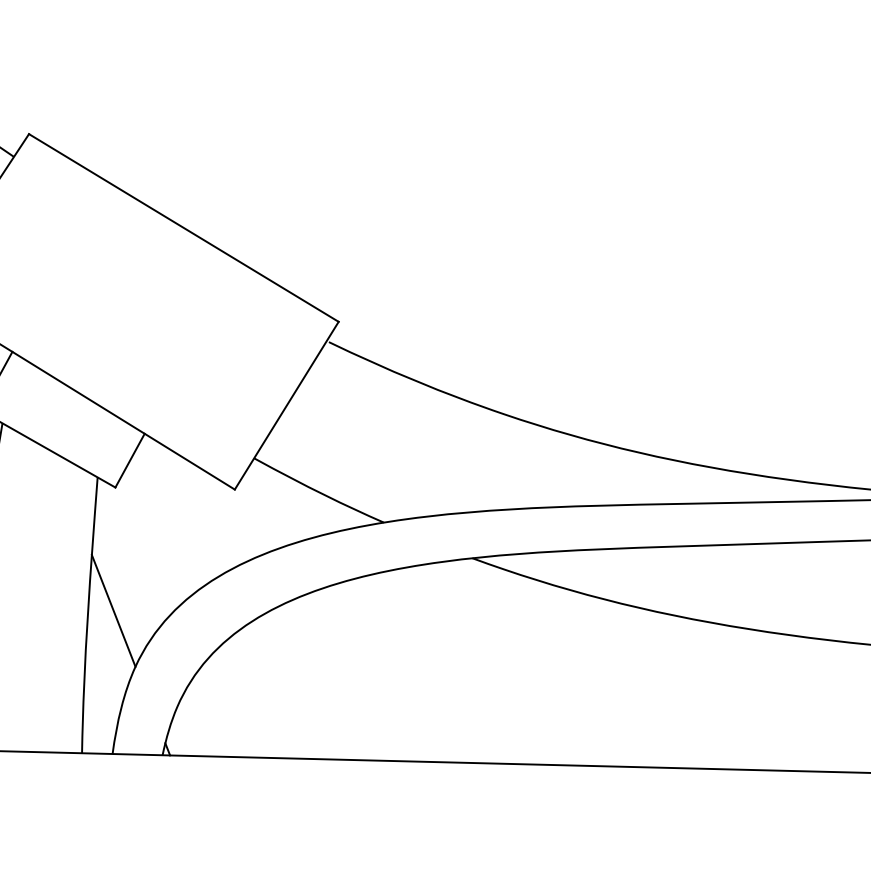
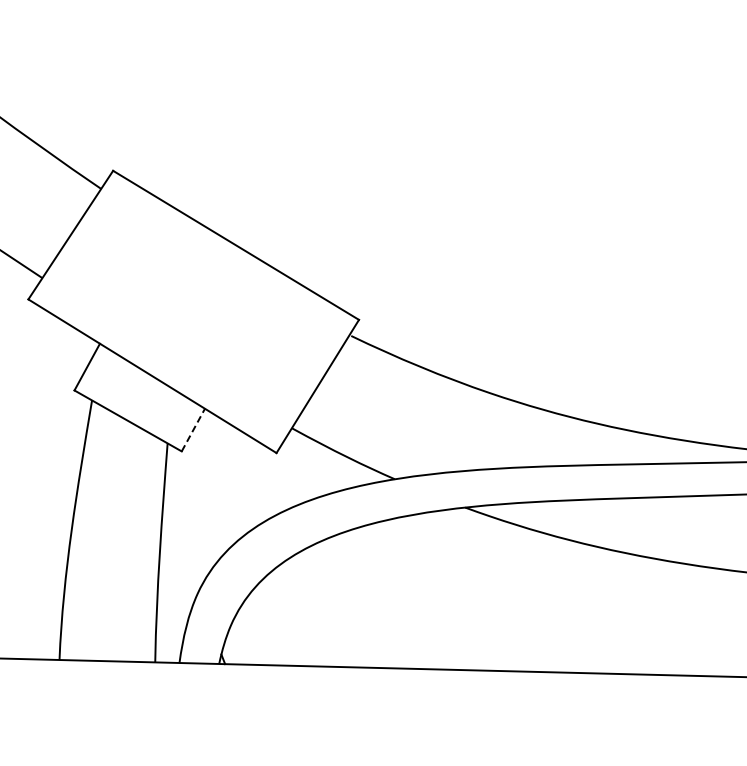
line: (130, 459) -> (193, 429), solid -> dashed
line: (113, 609) -> (180, 548), removed

